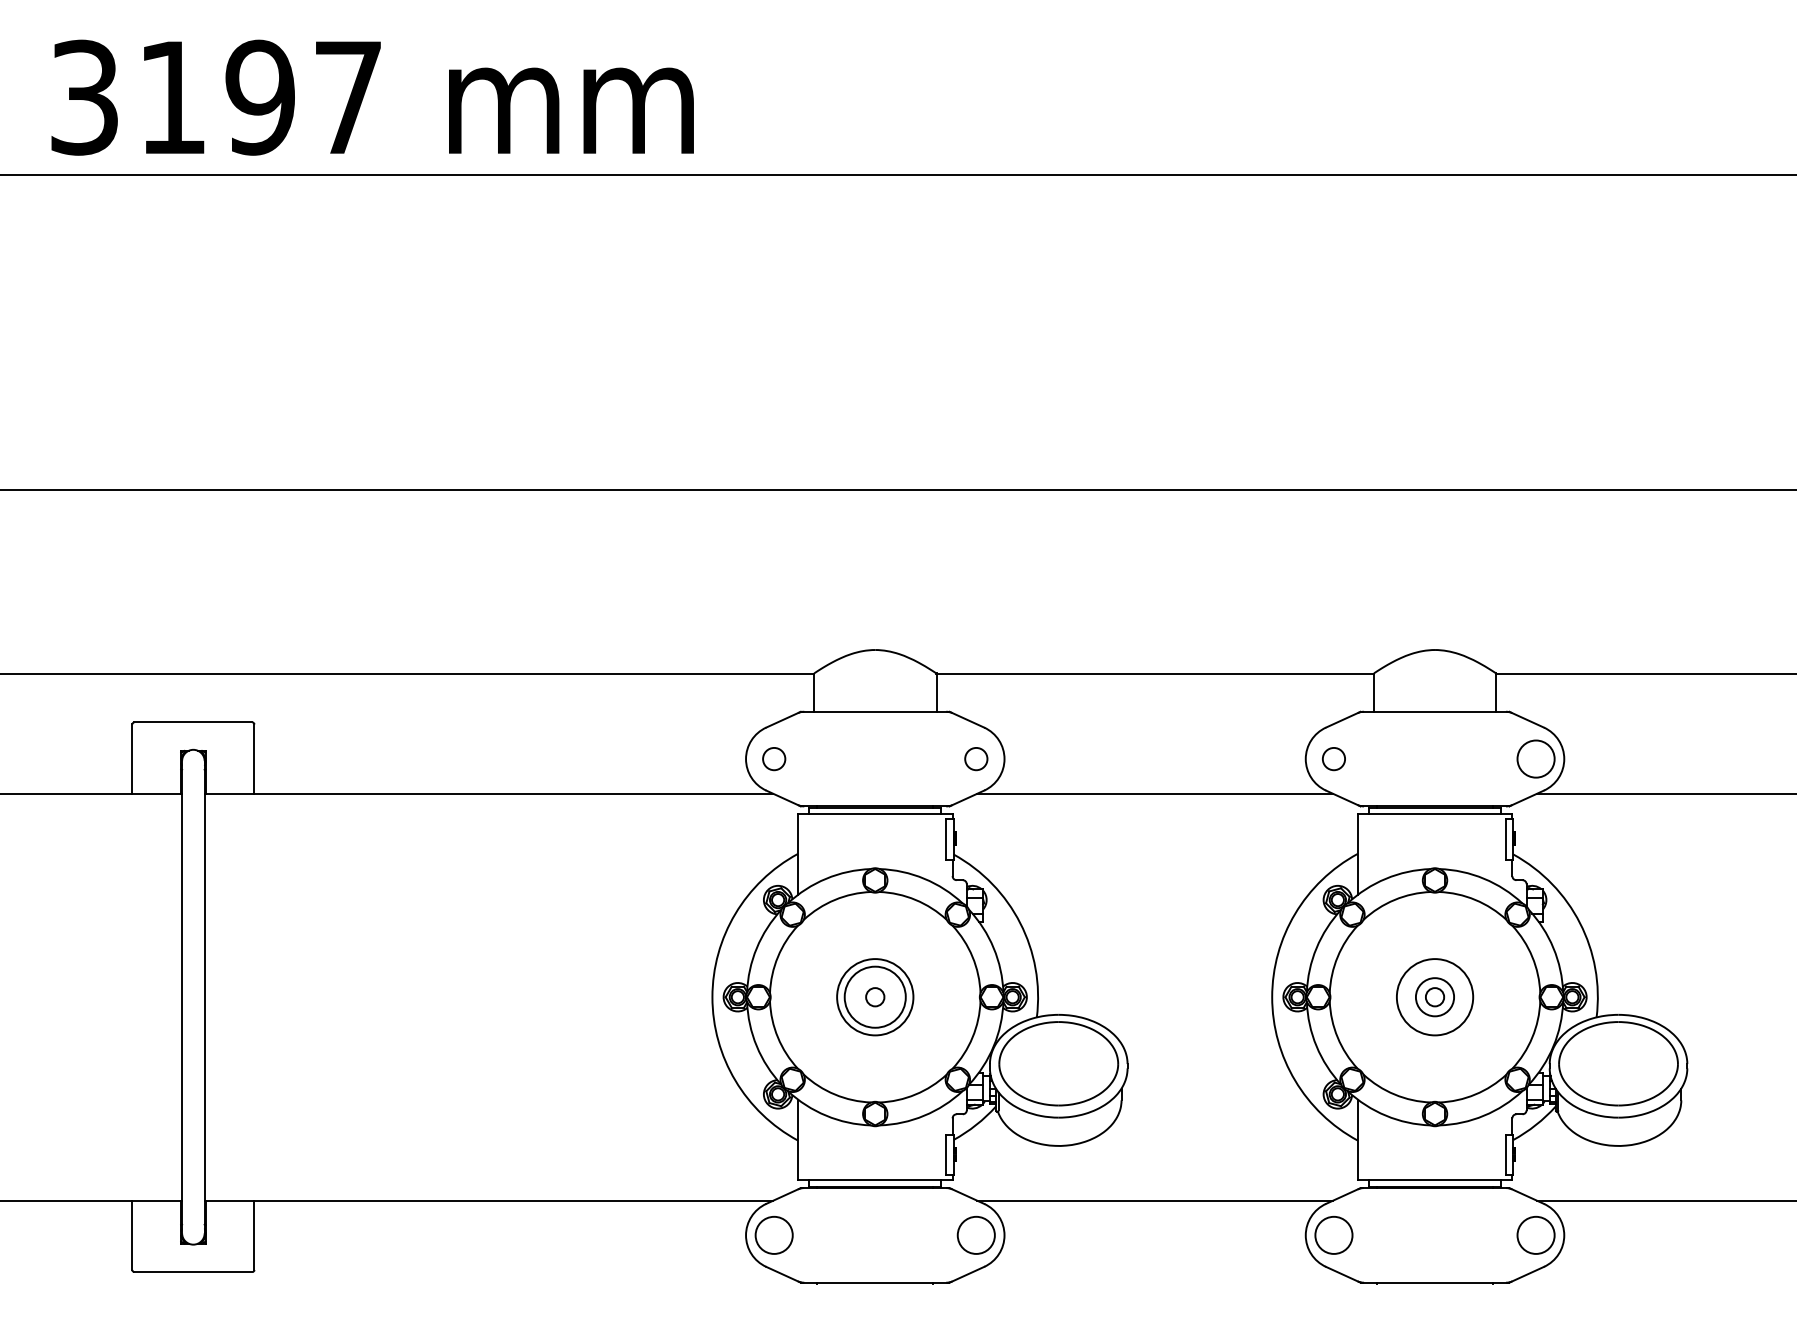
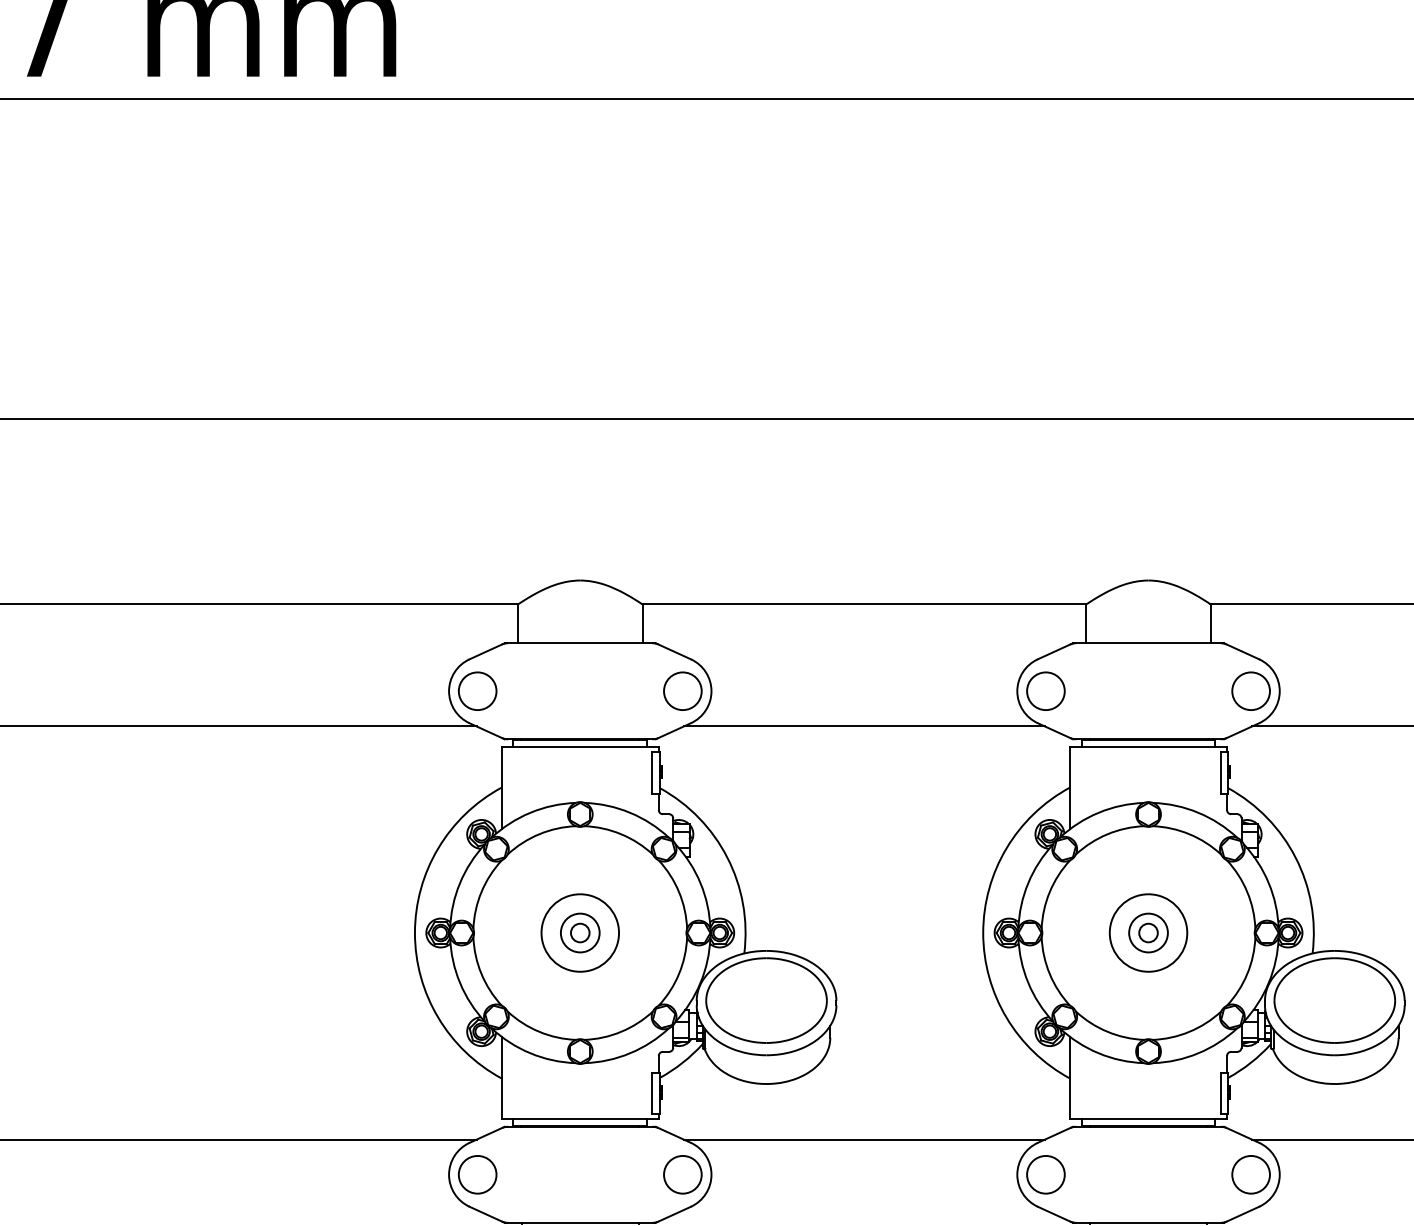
circle: (773, 758) -> (476, 690), size x1.67
circle: (975, 758) -> (682, 690), size x1.67
circle: (1333, 758) -> (1045, 690), size x1.67
circle: (875, 997) -> (580, 933), size x0.62

